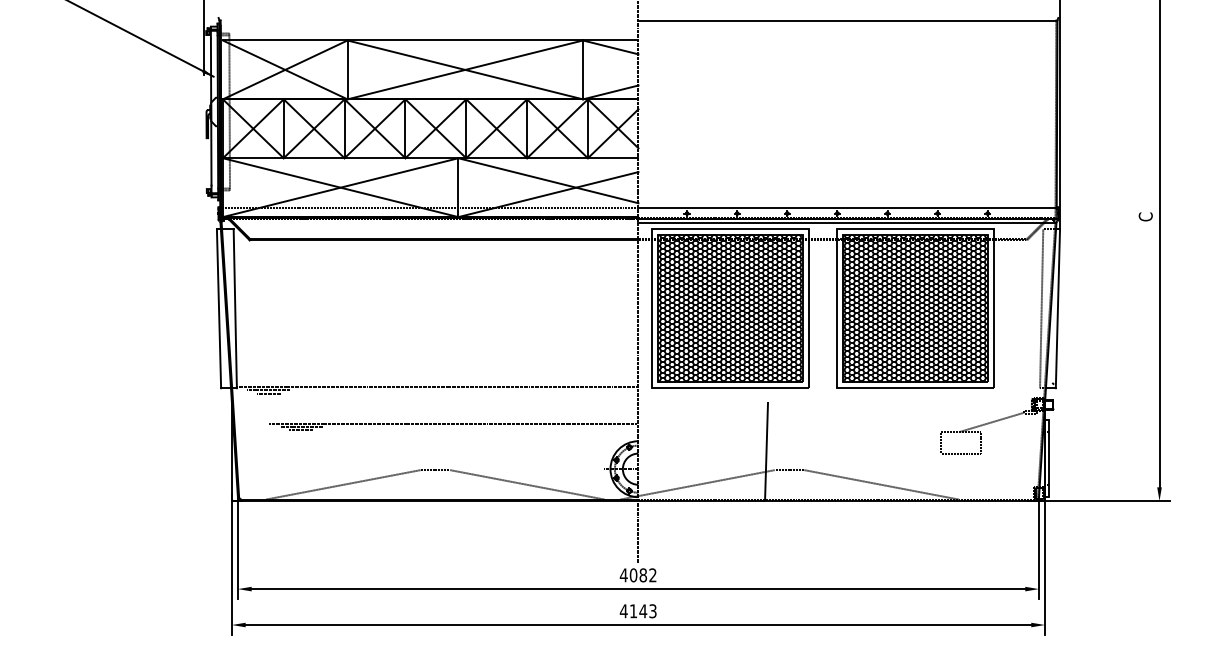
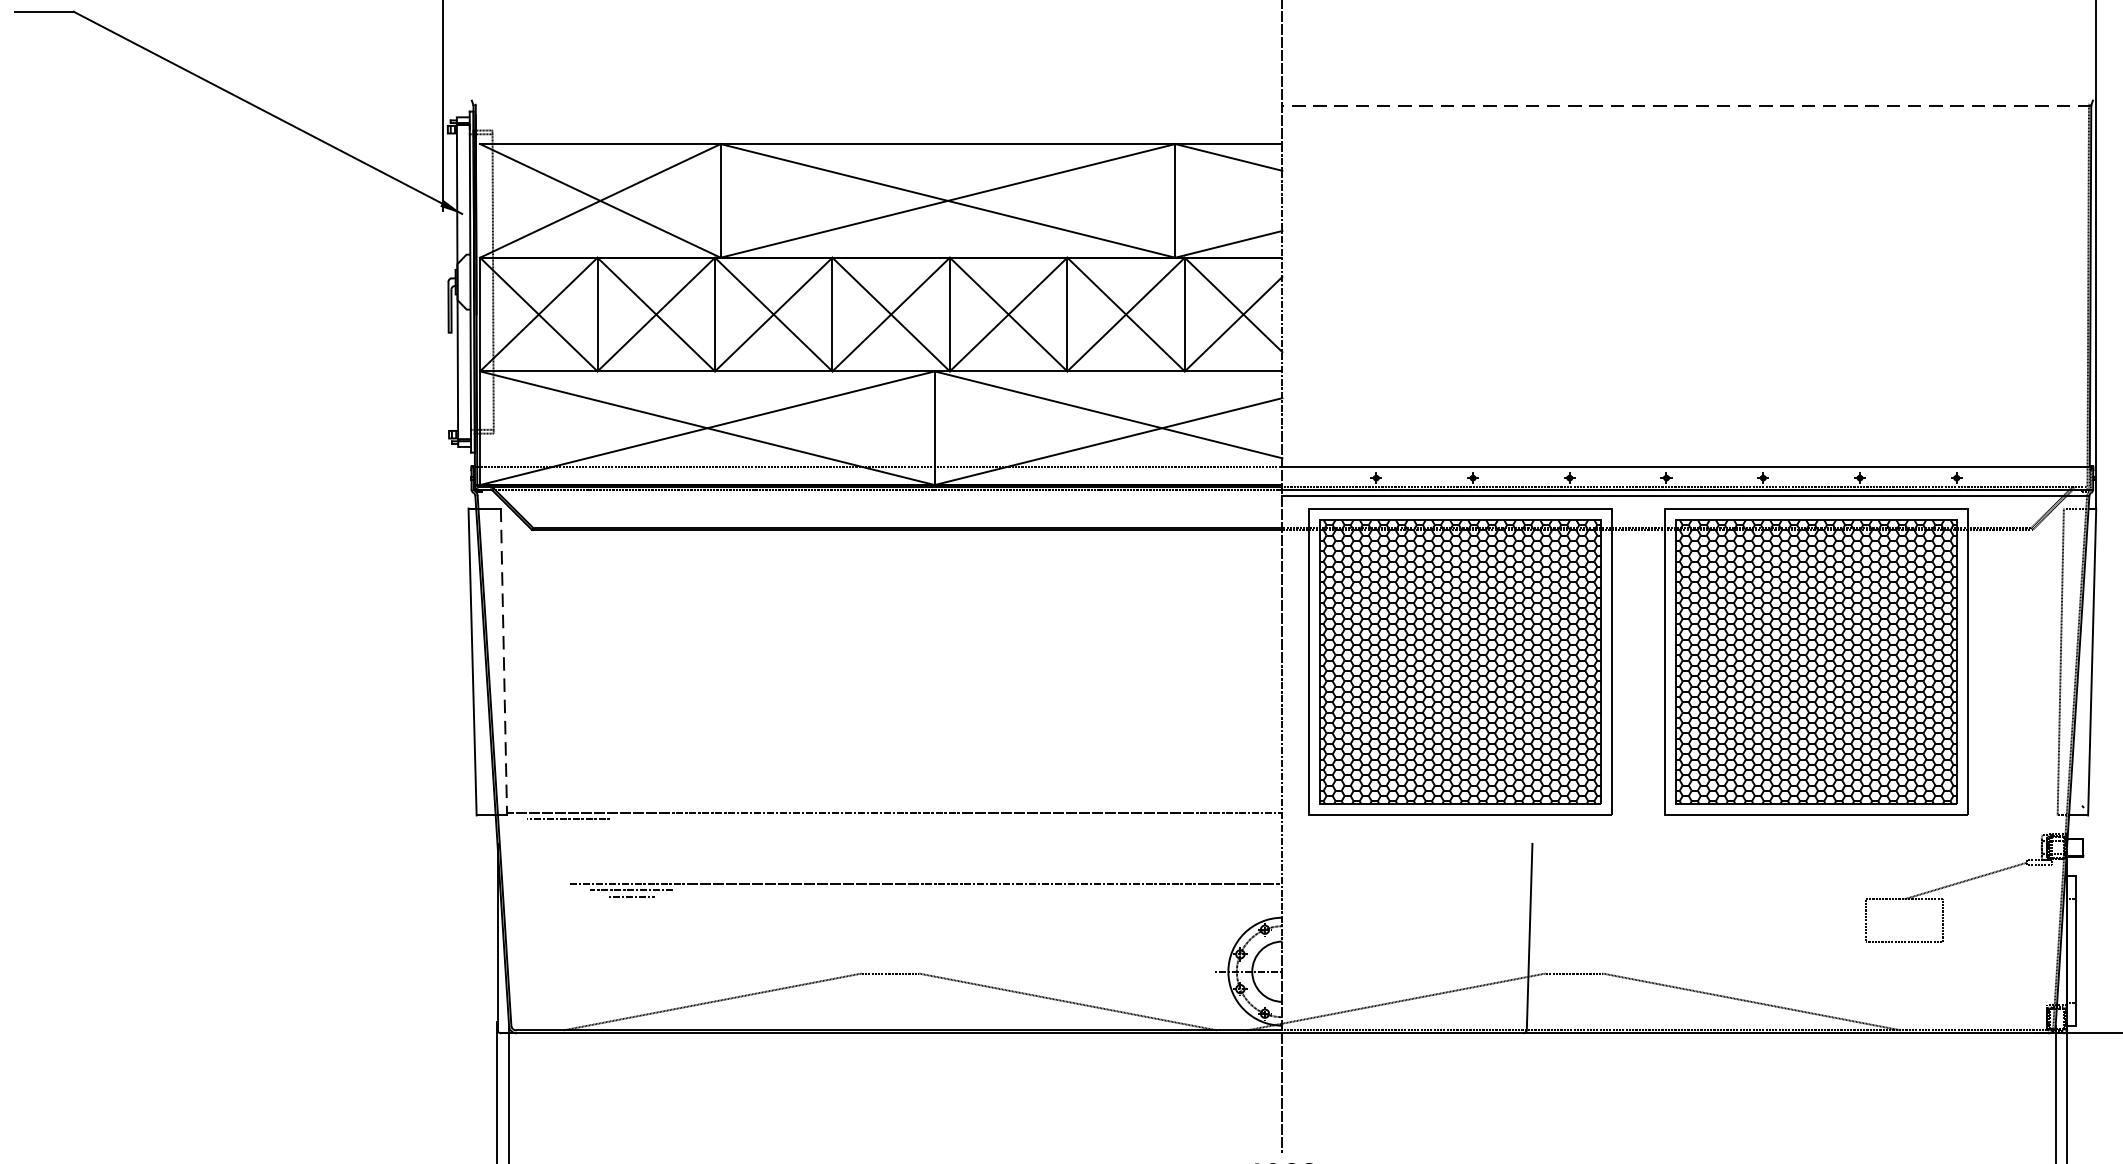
line: (847, 20) -> (1685, 105), solid -> dashed
line: (235, 309) -> (504, 663), solid -> dashed
line: (268, 393) -> (568, 825), removed

